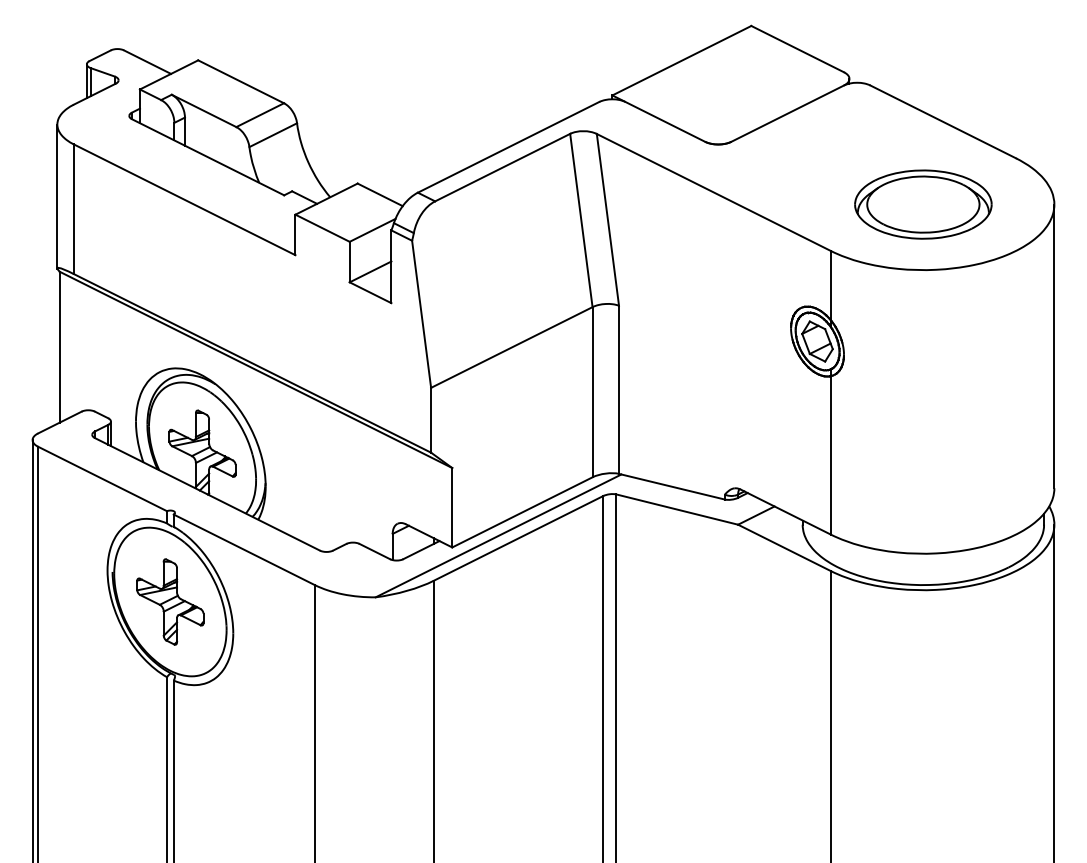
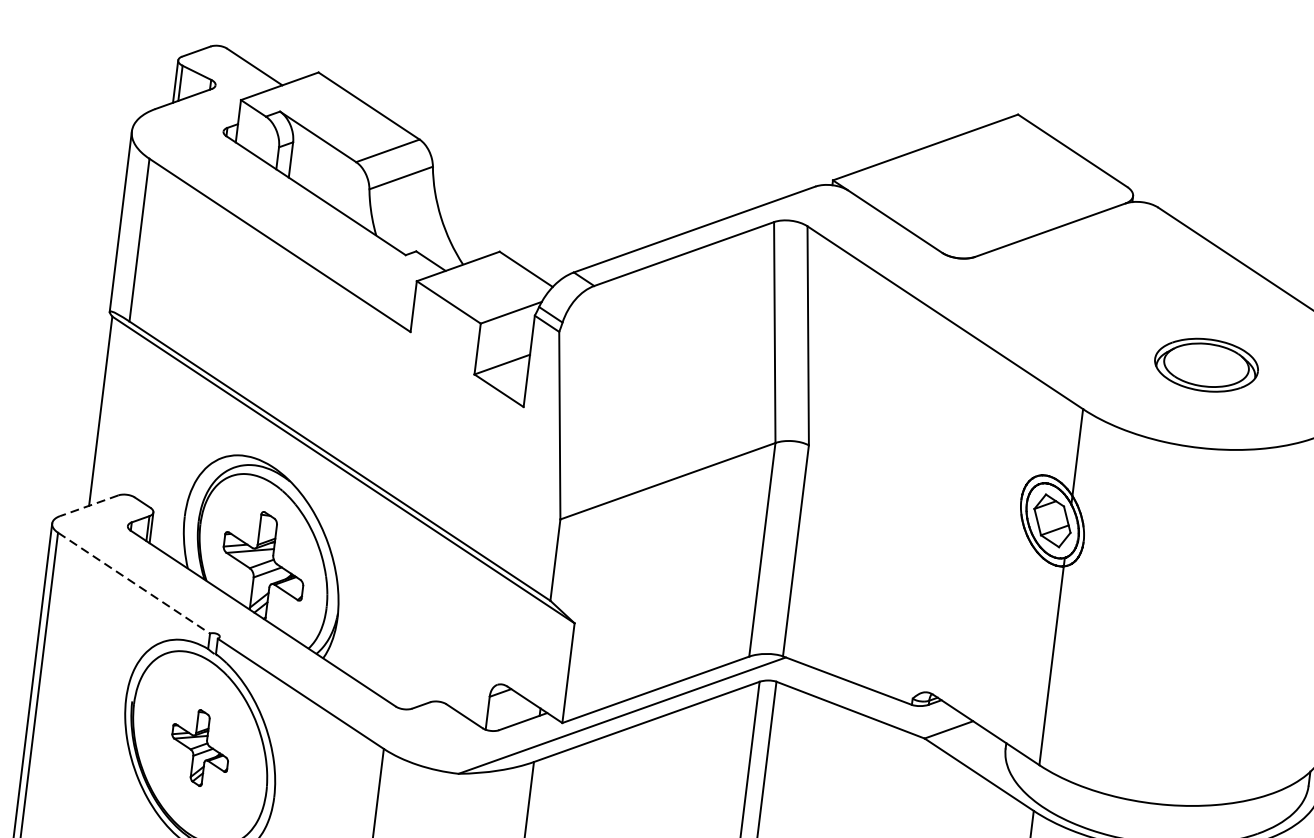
part: (923, 204) -> (1206, 365), size x0.6
line: (59, 422) -> (88, 505), solid -> dashed
line: (103, 479) -> (135, 583), solid -> dashed
part: (170, 601) -> (200, 747), size x0.7

